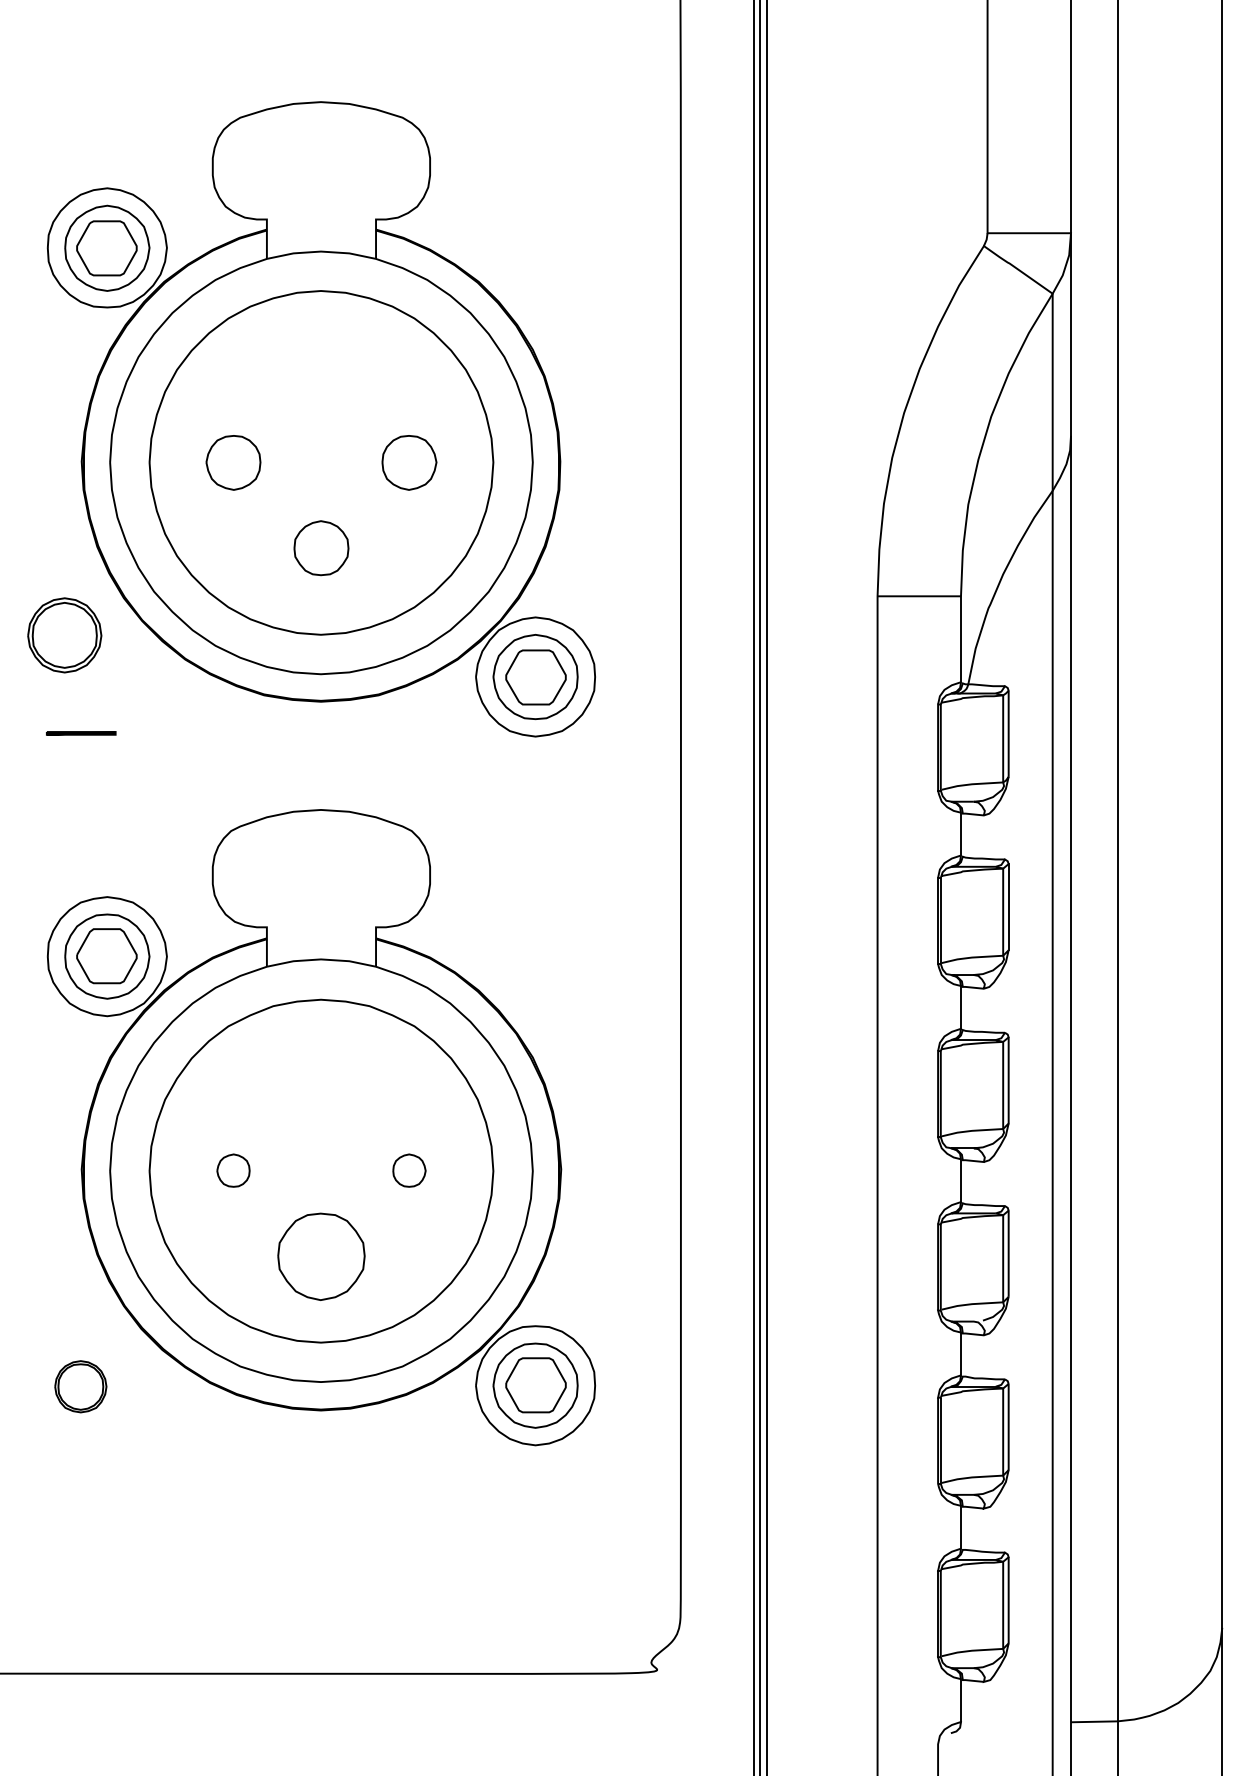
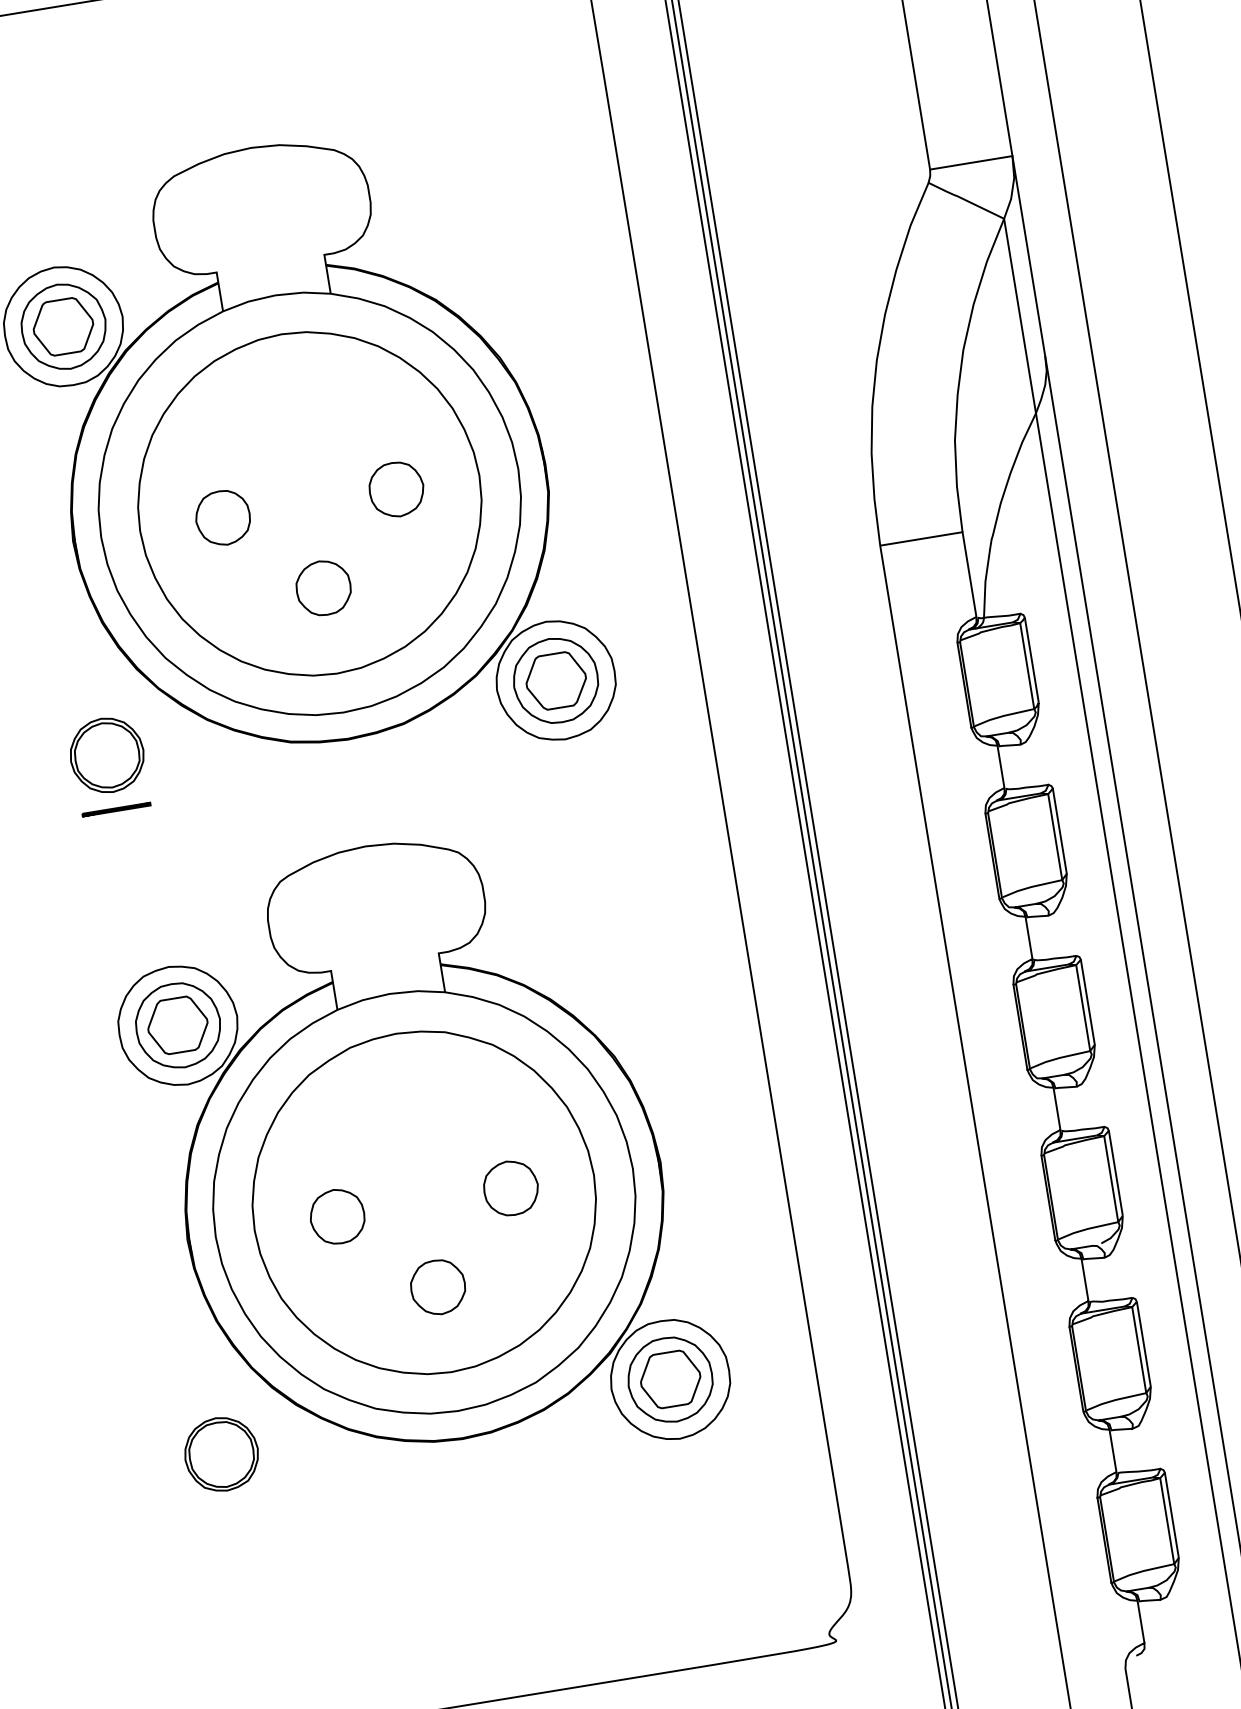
part: (64, 635) -> (106, 755), moved
part: (233, 1170) -> (337, 1216), size x1.67
part: (409, 1170) -> (511, 1187), size x1.67
part: (321, 1256) -> (438, 1287), size x0.62
part: (80, 1386) -> (221, 1454), size x1.43

